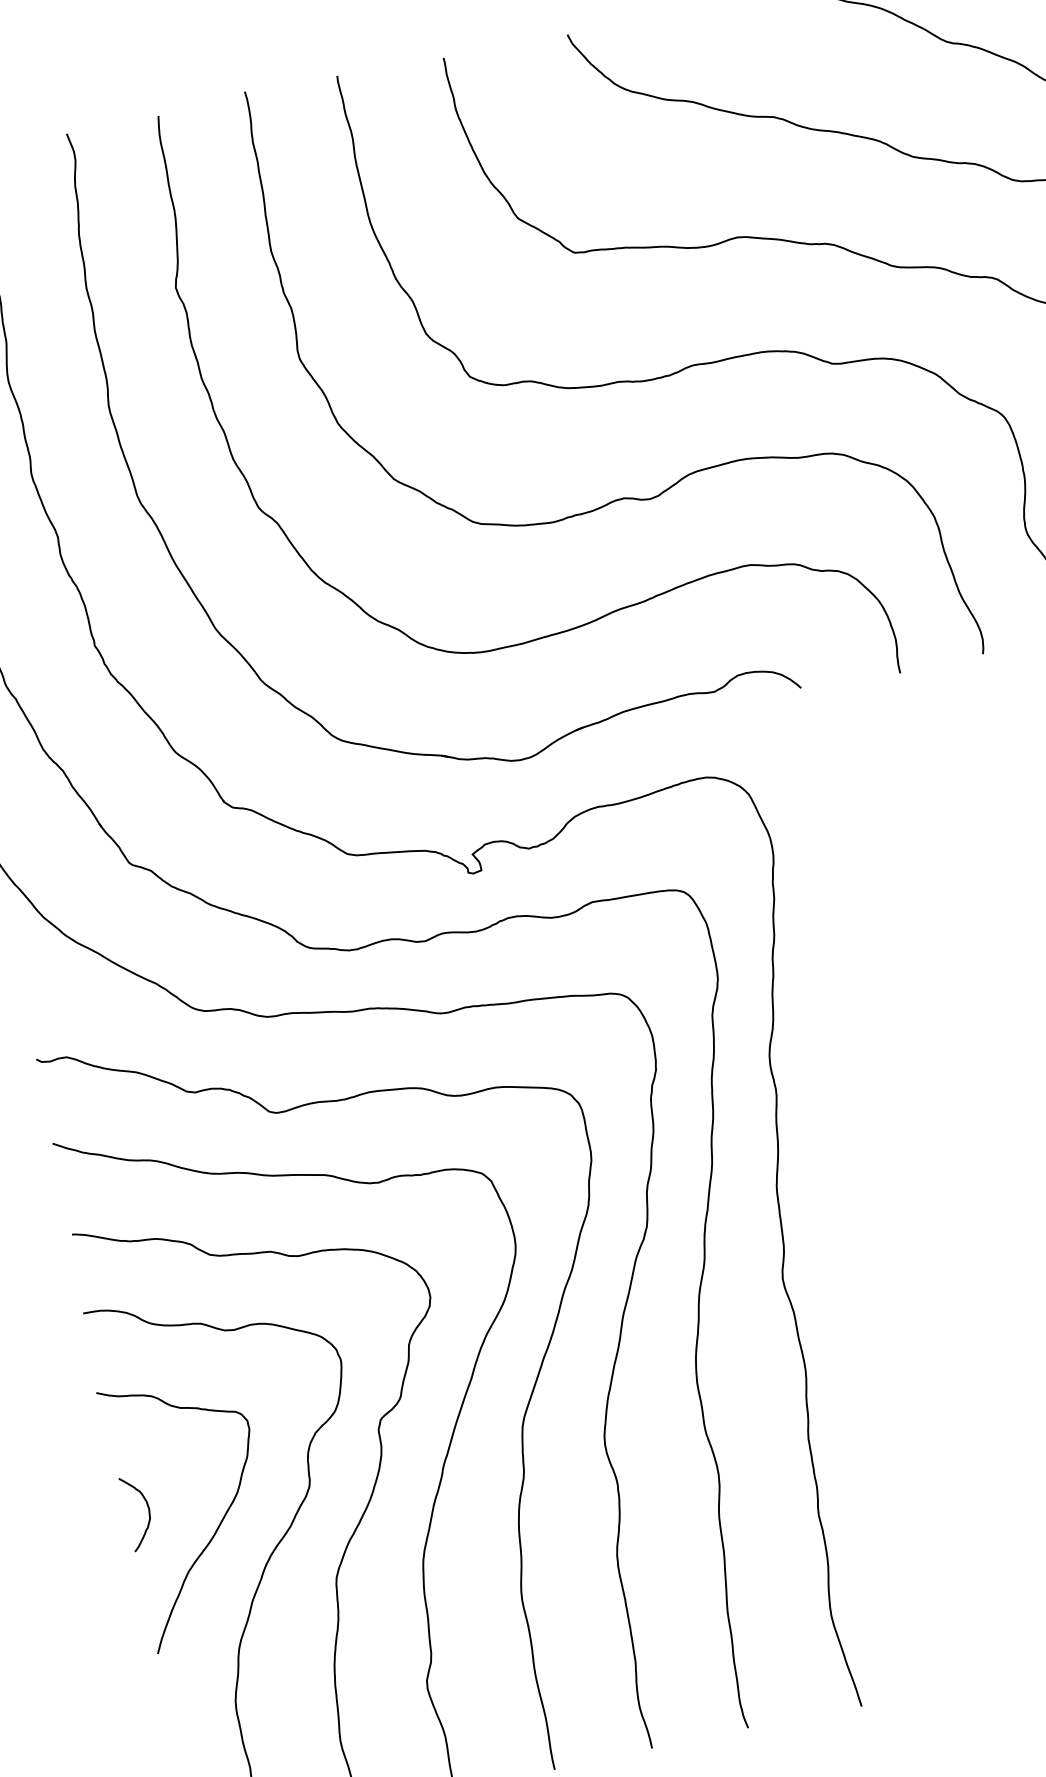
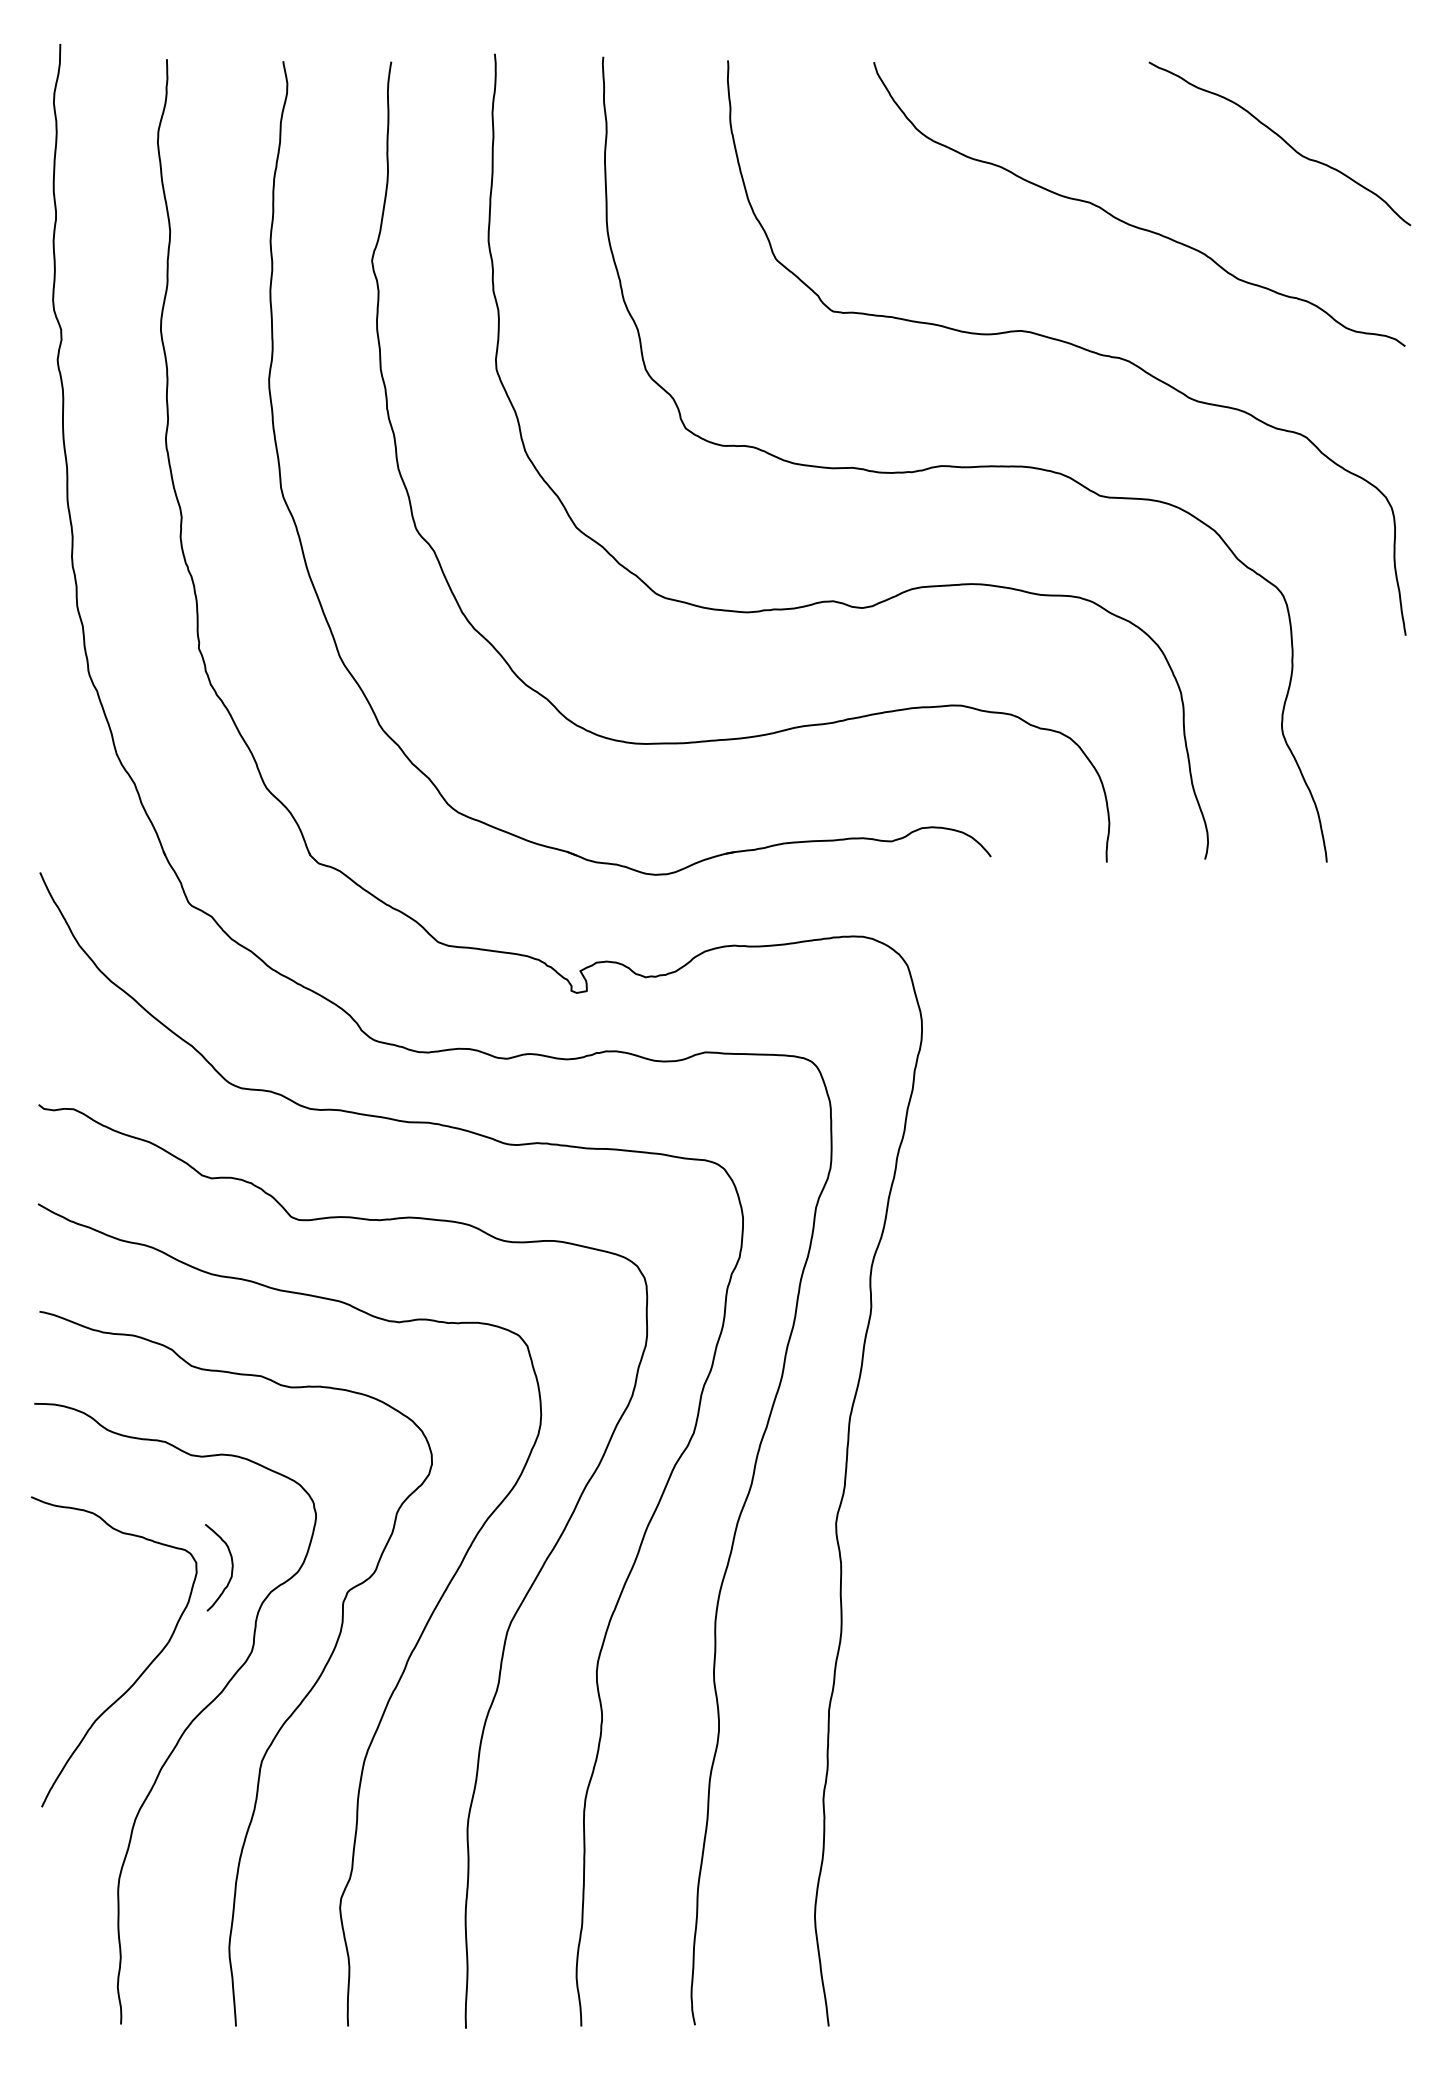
curve: (148, 1510) -> (231, 1567), moved

